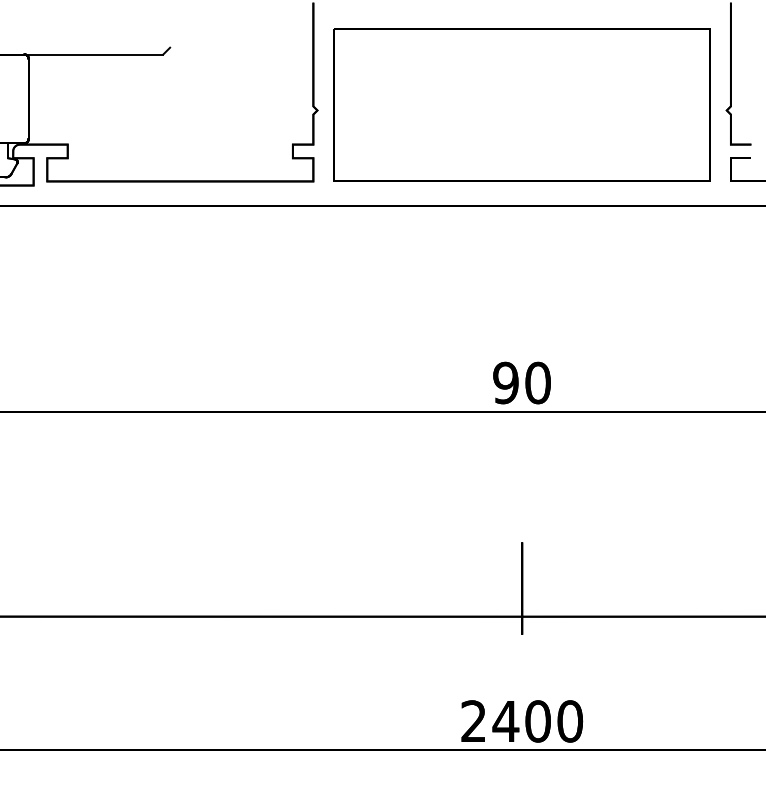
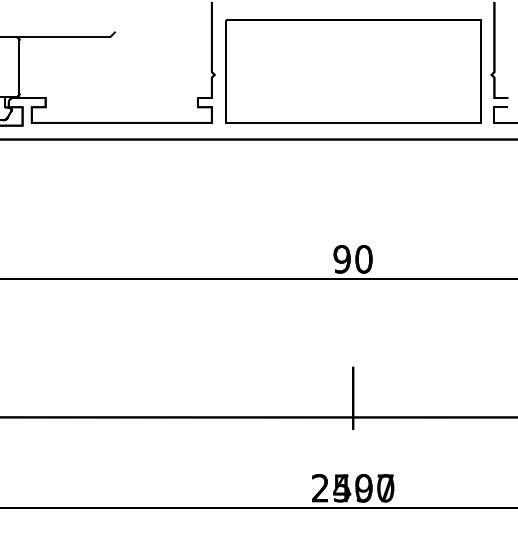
text: (537, 721) -> (363, 488), 2400 -> 2597

